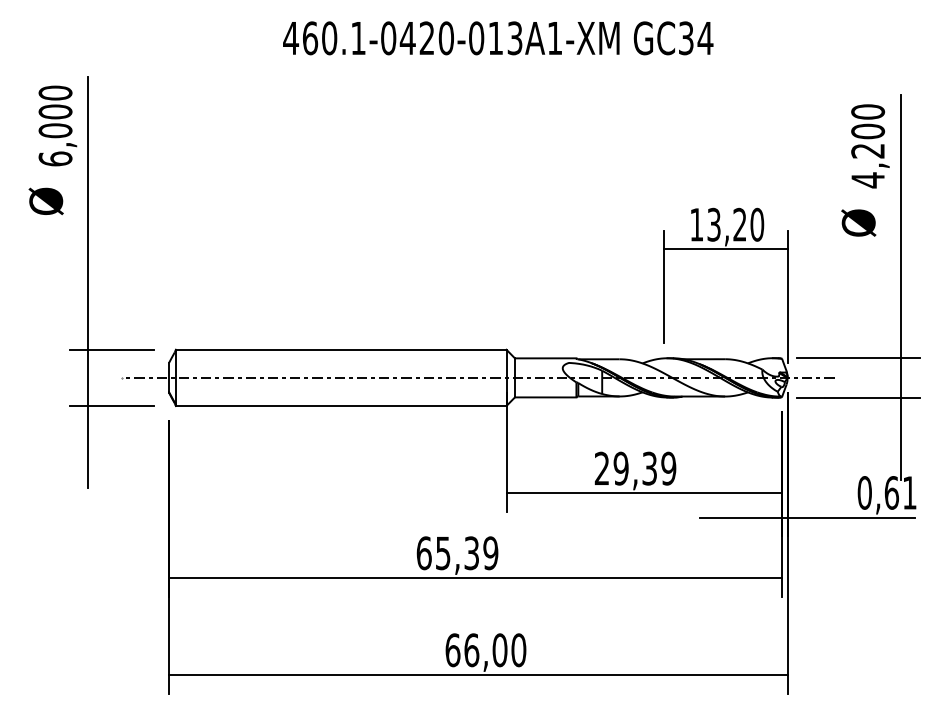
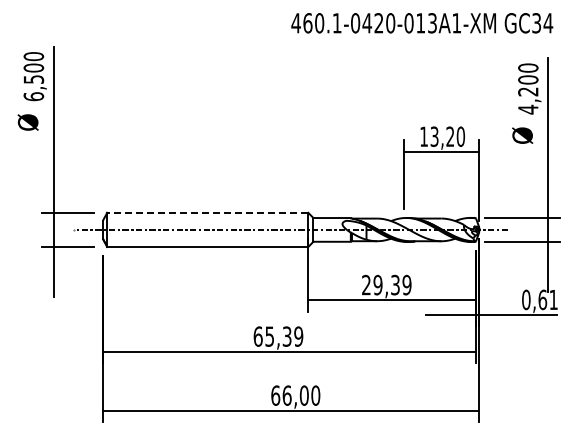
text: (498, 38) -> (422, 23), moved
text: (54, 130) -> (33, 79), 6,000 -> 6,500
line: (340, 349) -> (207, 212), solid -> dashed

